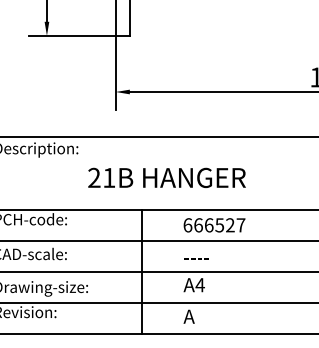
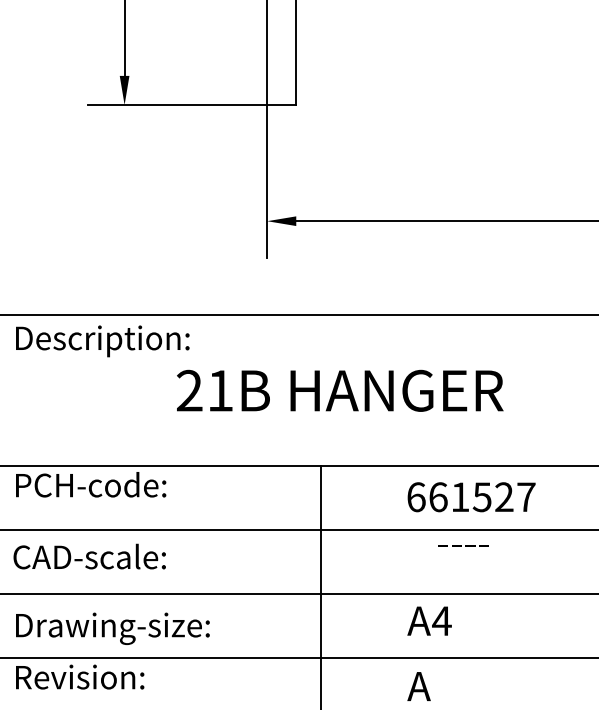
text: (166, 177) -> (338, 389), moved
text: (209, 225) -> (461, 497), 666527 -> 661527
text: (196, 258) -> (463, 545), moved

